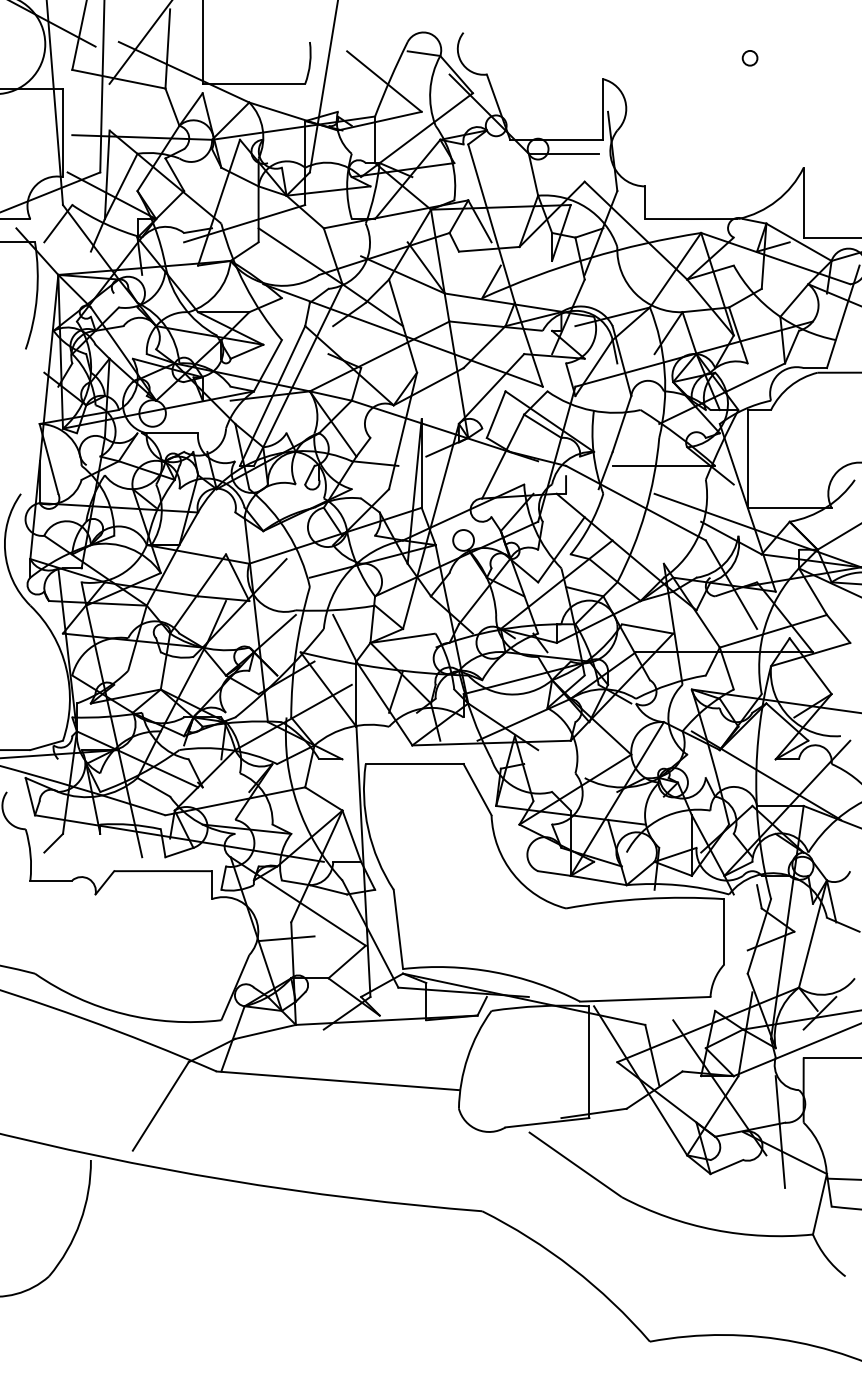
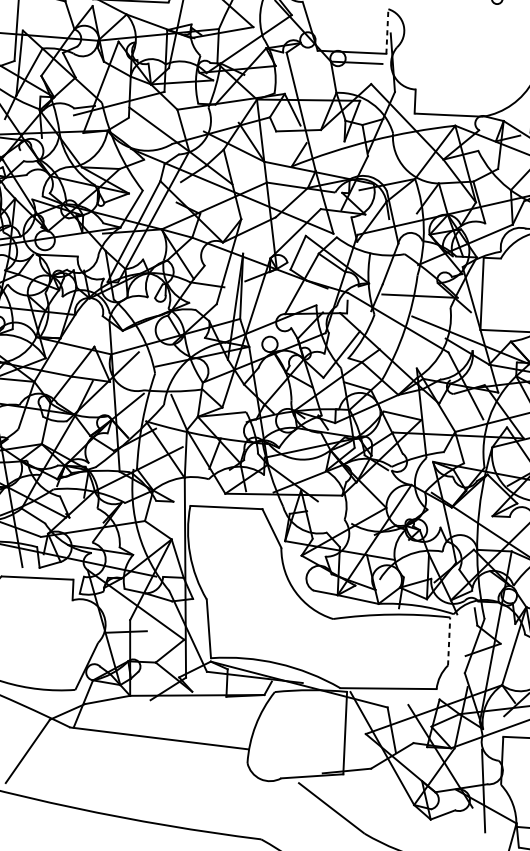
line: (603, 109) -> (387, 31), solid -> dashed
line: (724, 931) -> (449, 641), solid -> dashed

